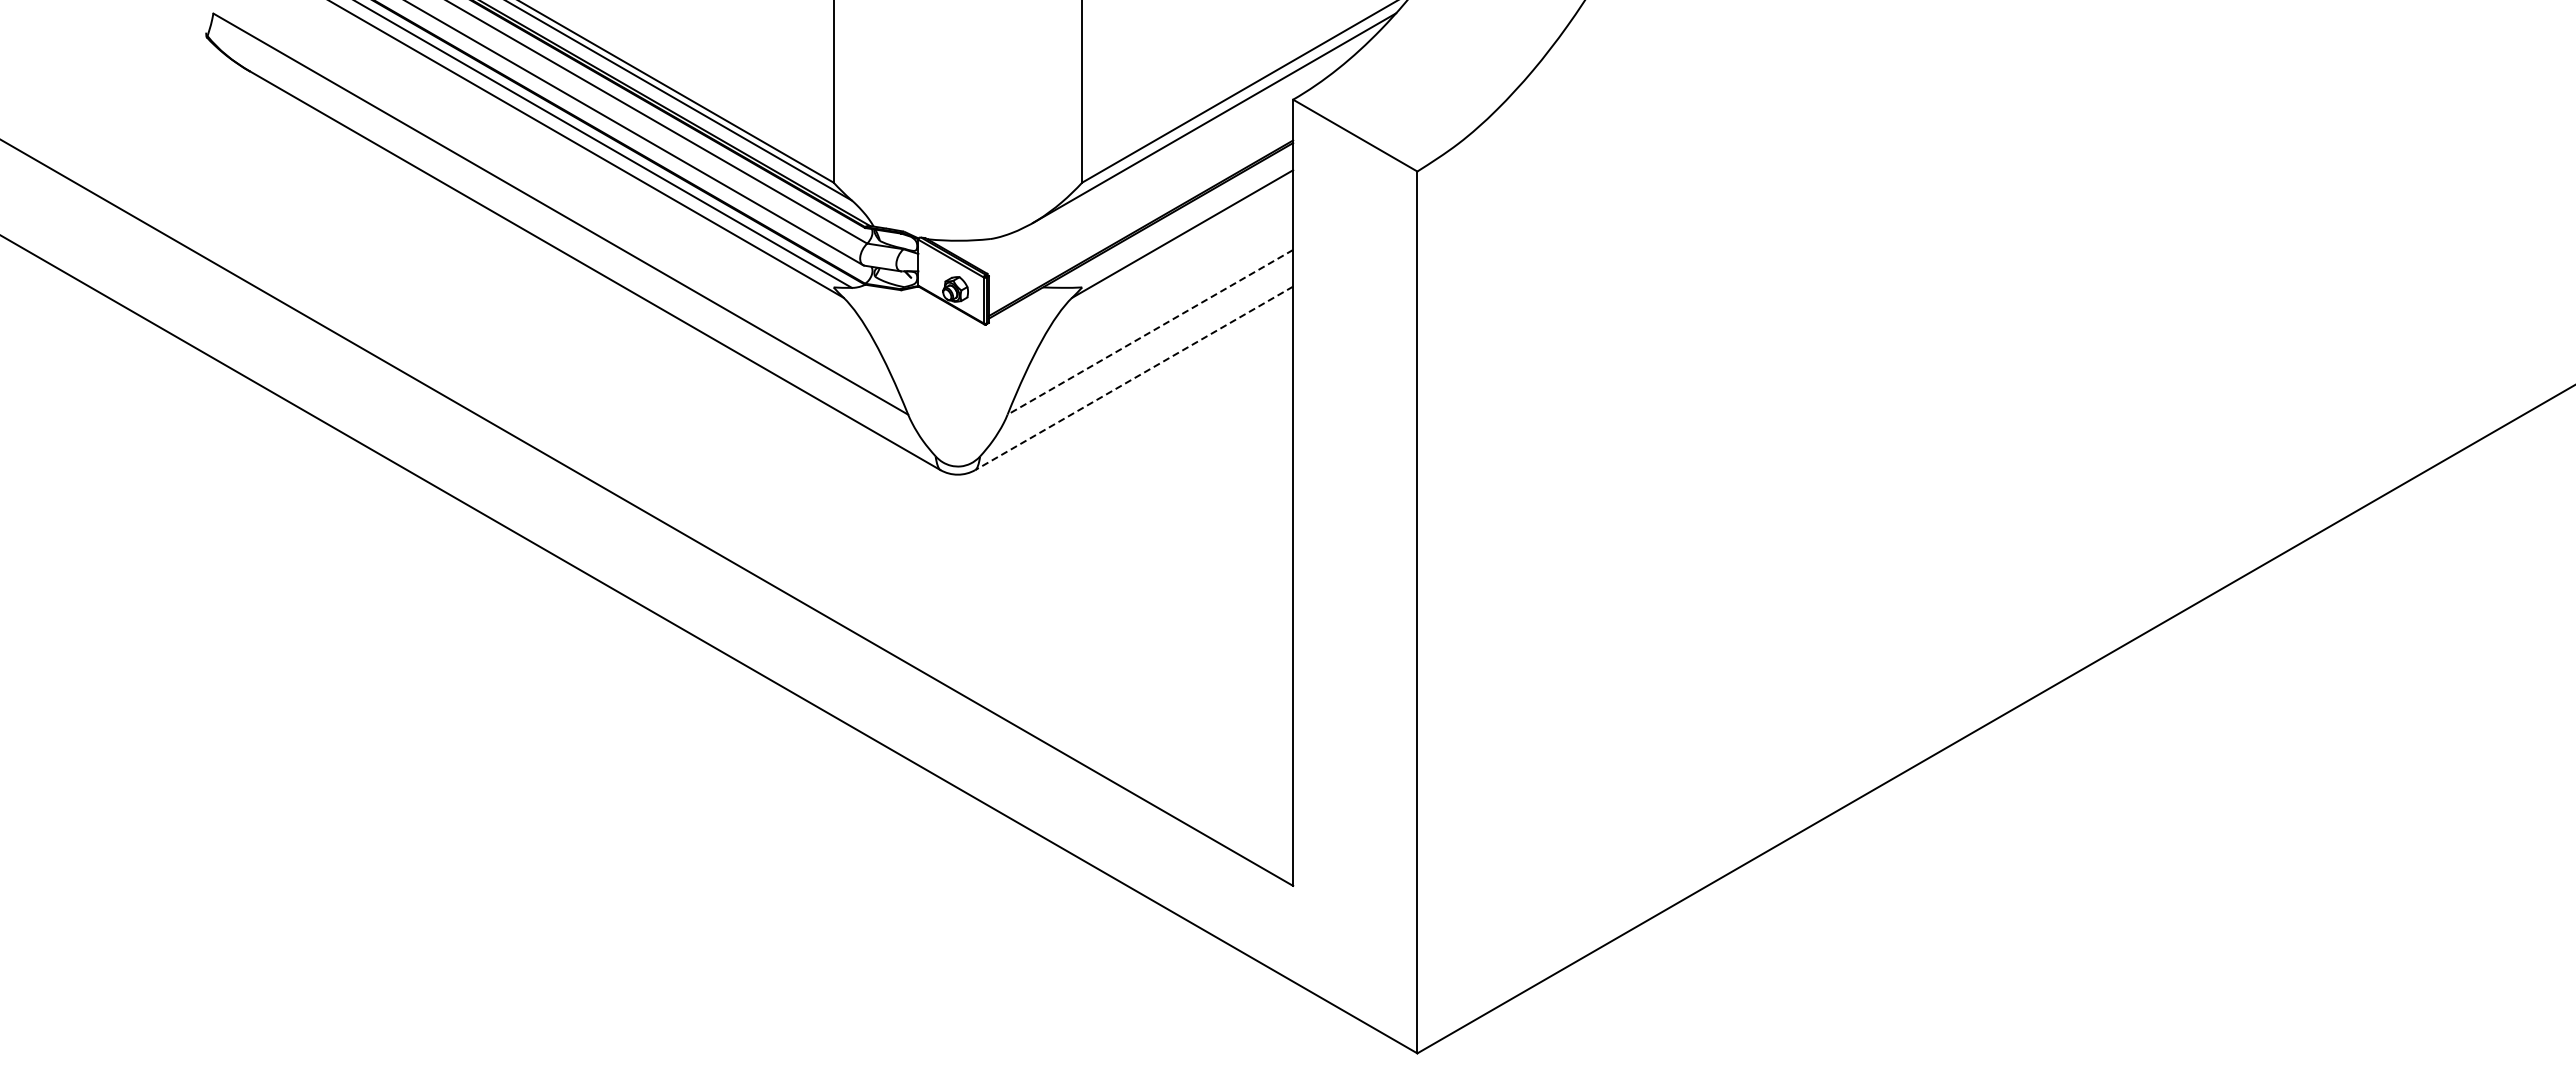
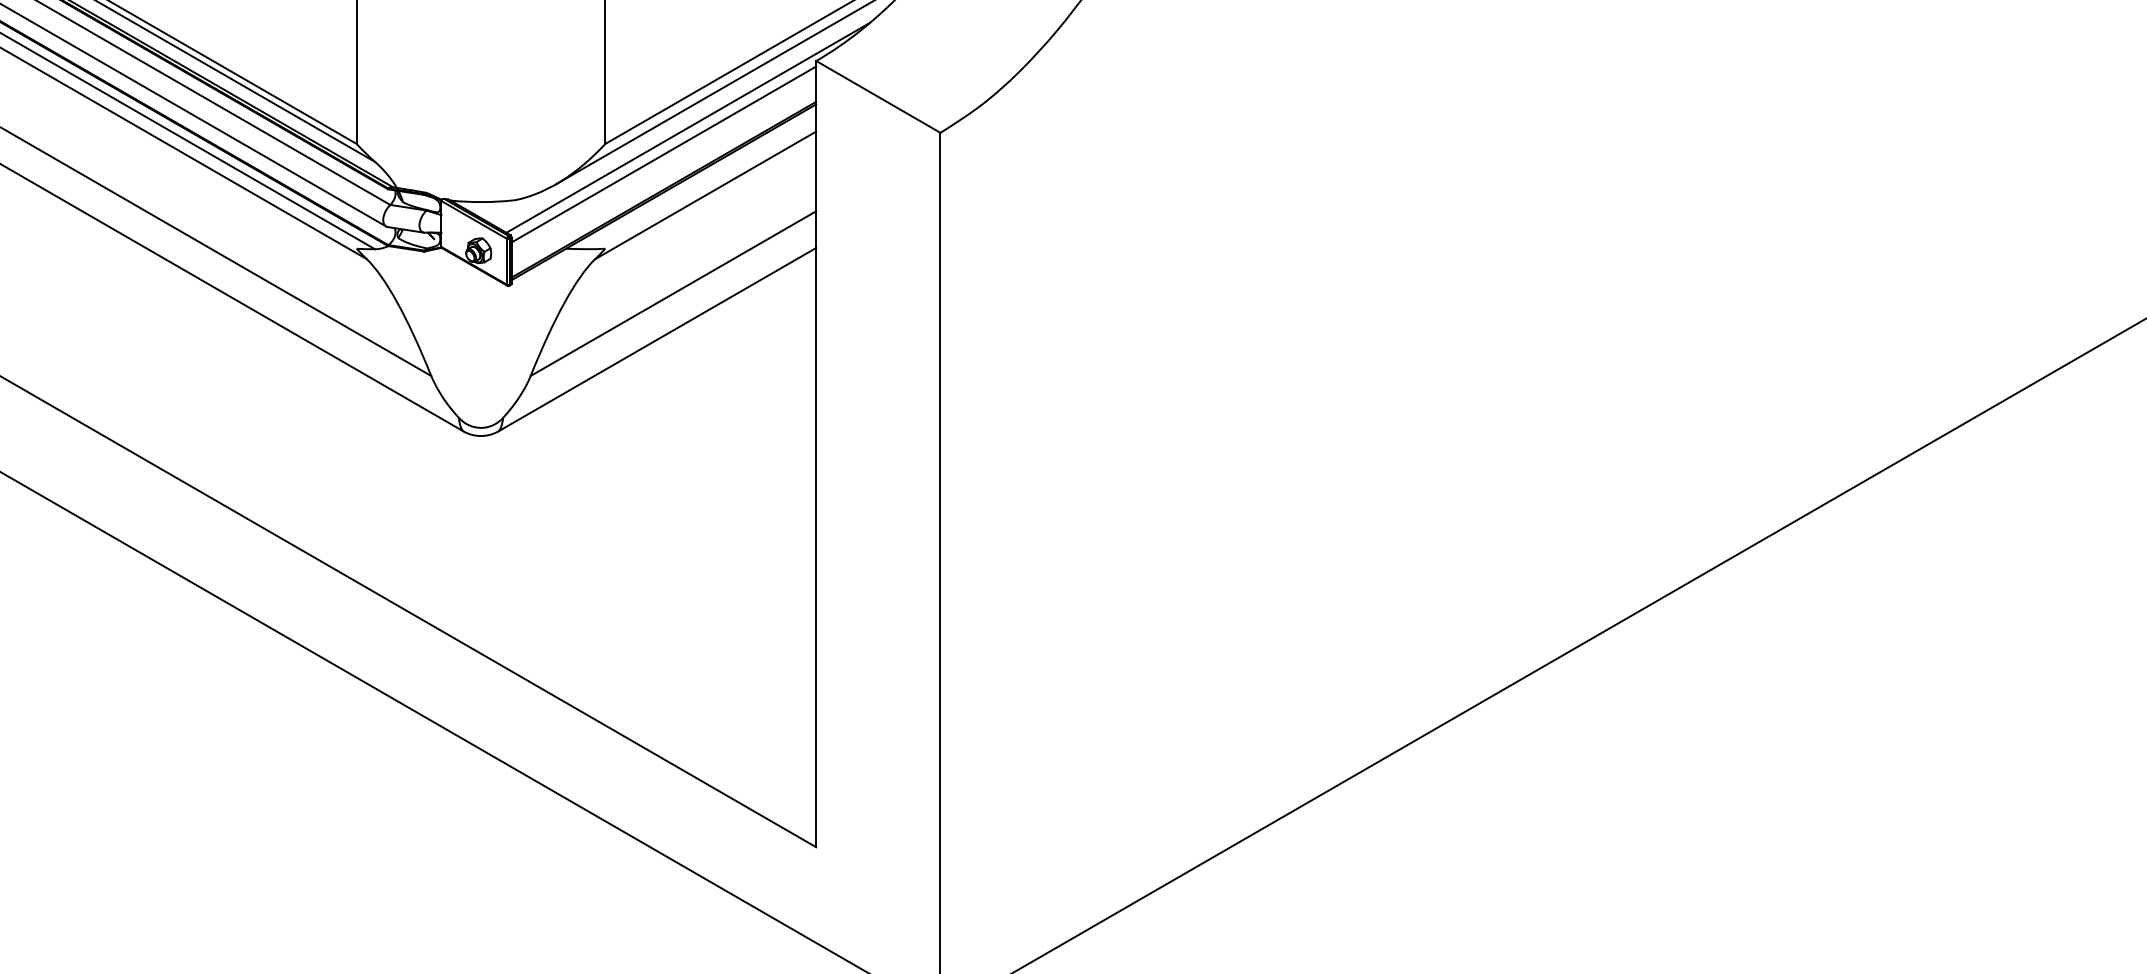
line: (1164, 166) -> (687, 127), added
line: (1140, 192) -> (663, 153), added
line: (1150, 332) -> (673, 293), dashed -> solid
line: (1133, 378) -> (656, 339), dashed -> solid

